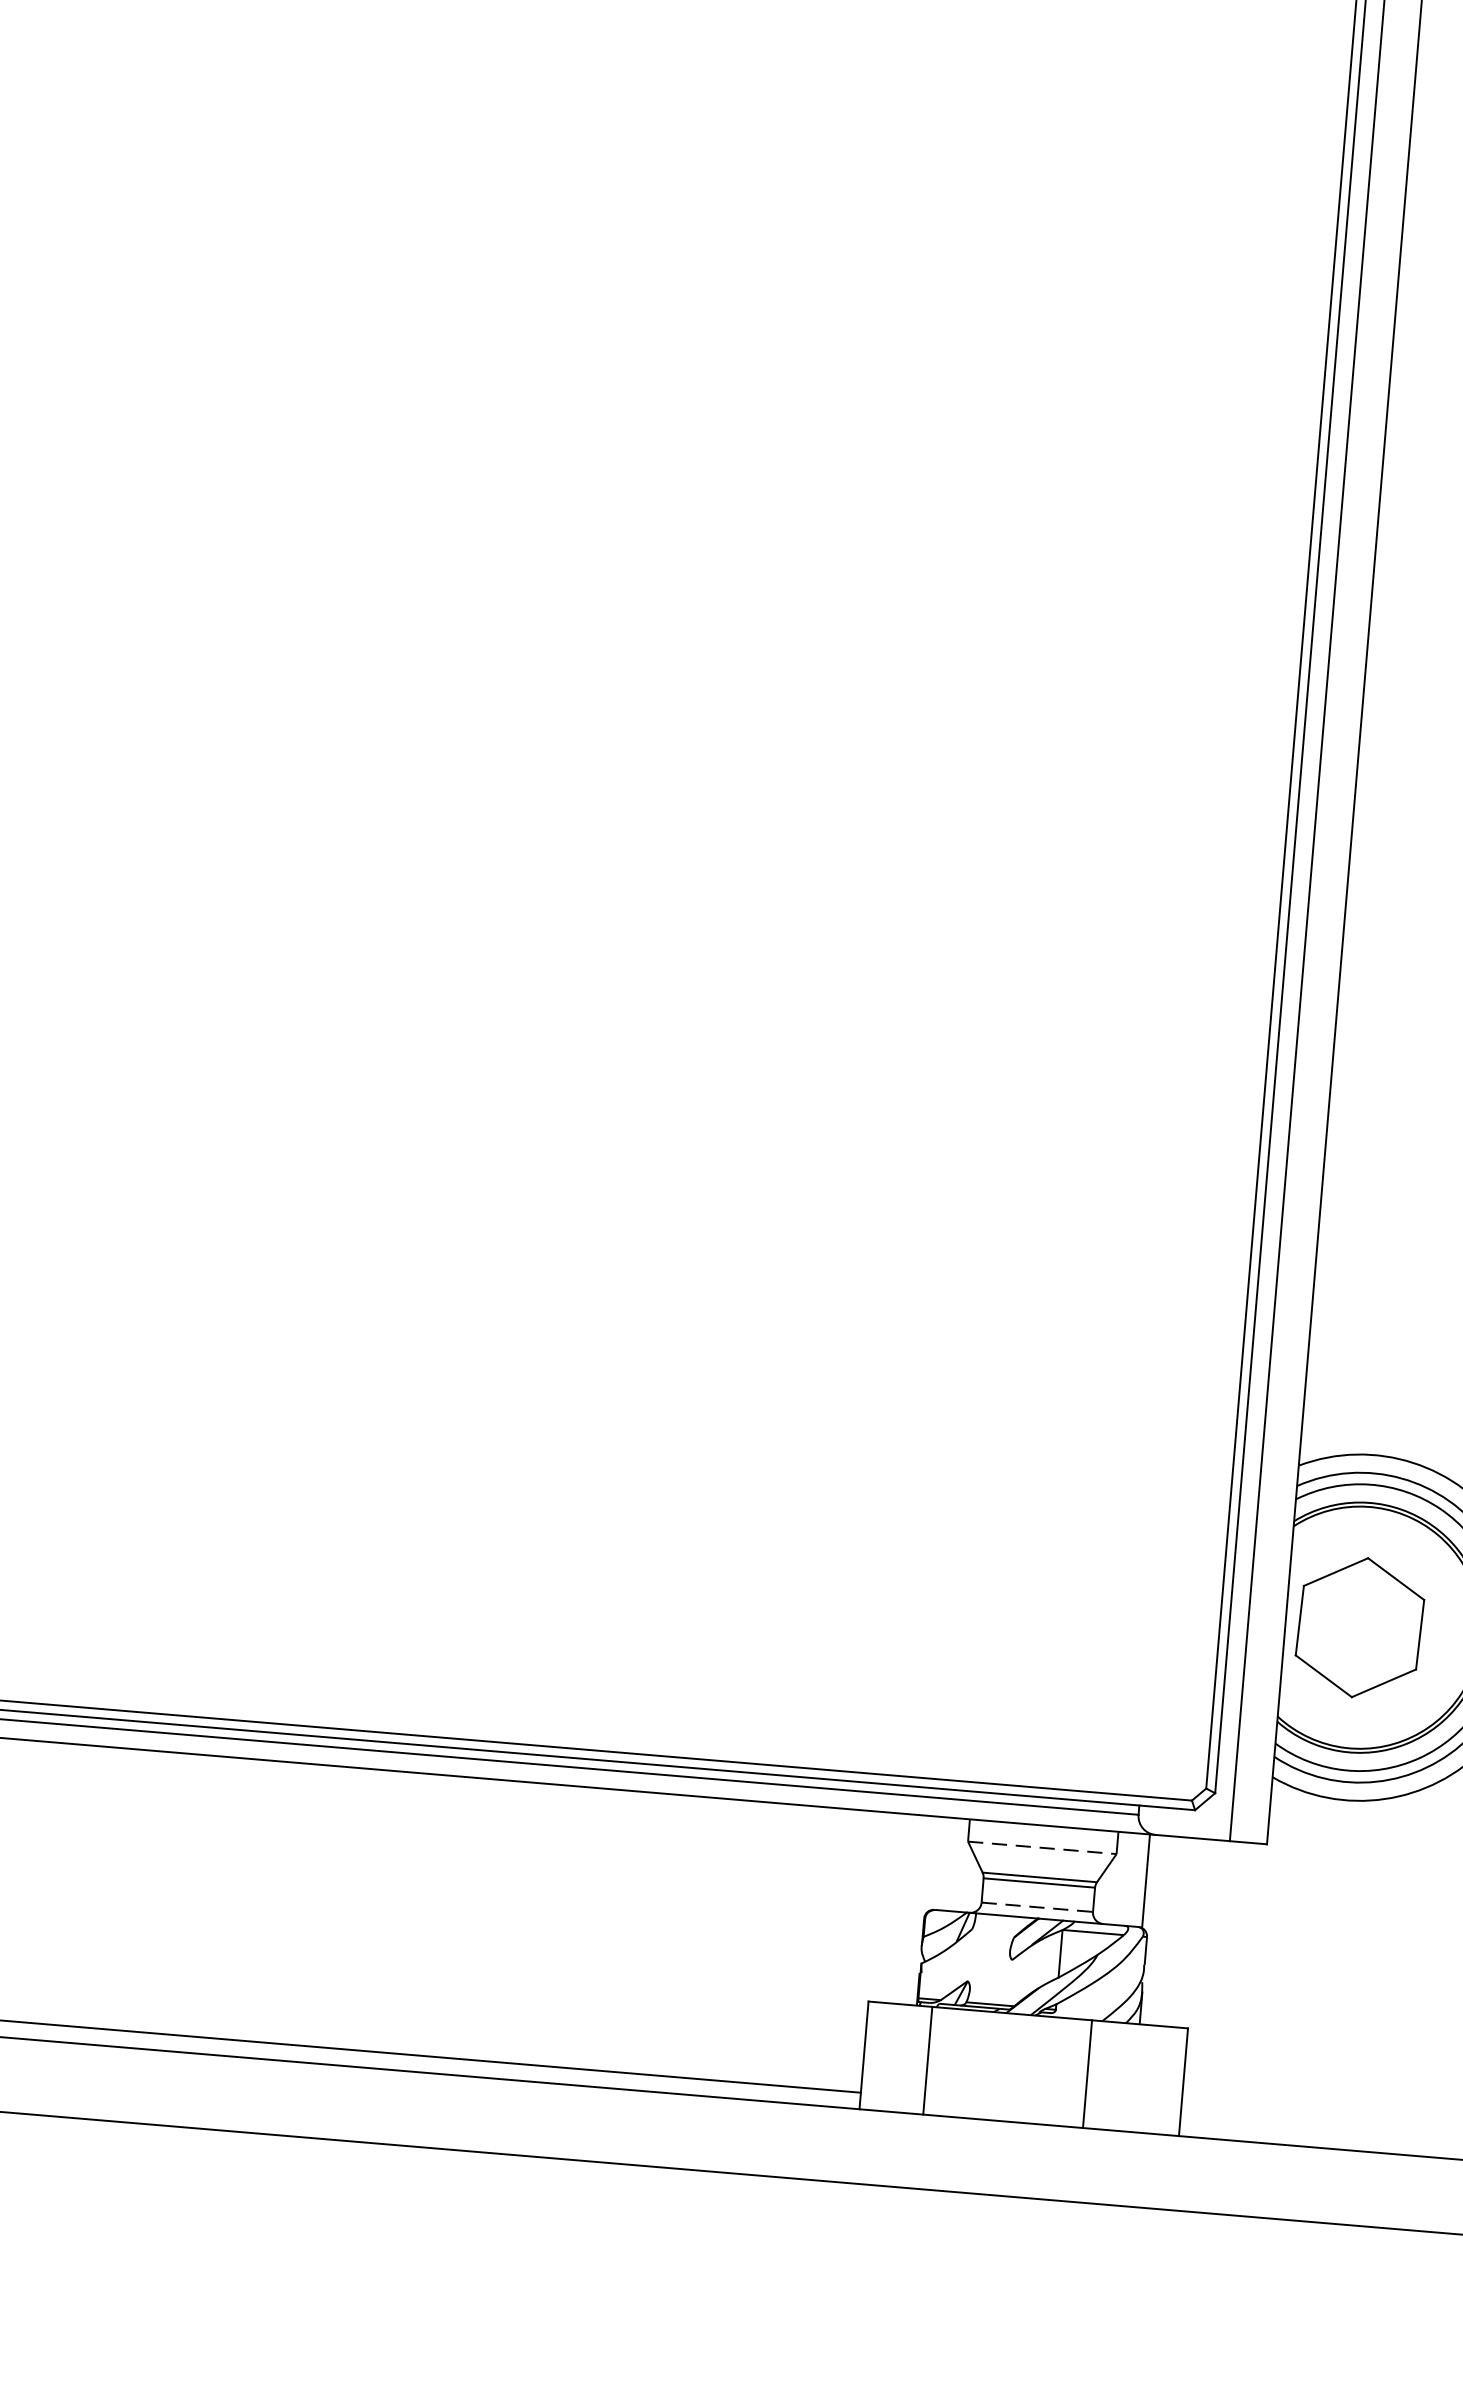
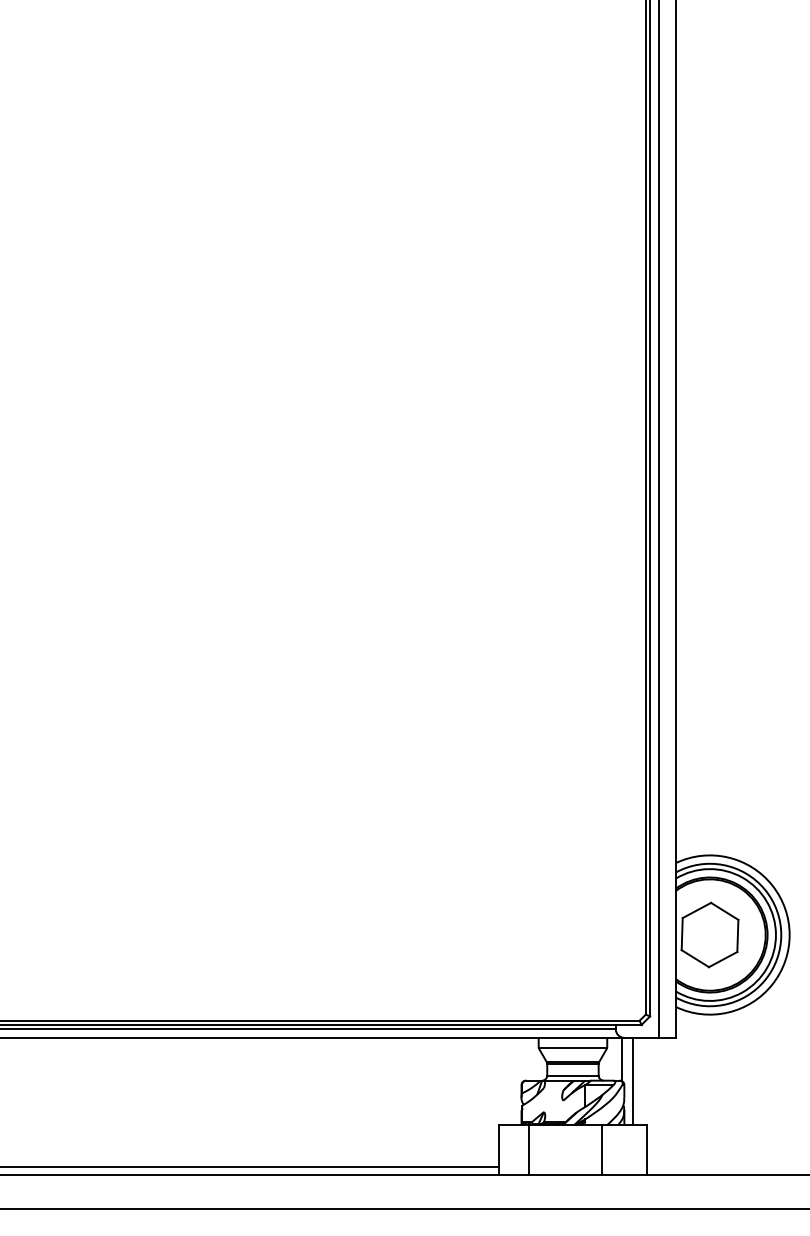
line: (1043, 1848) -> (573, 1048), dashed -> solid
line: (1036, 1907) -> (572, 1075), dashed -> solid
line: (1165, 1931) -> (632, 1081), added

